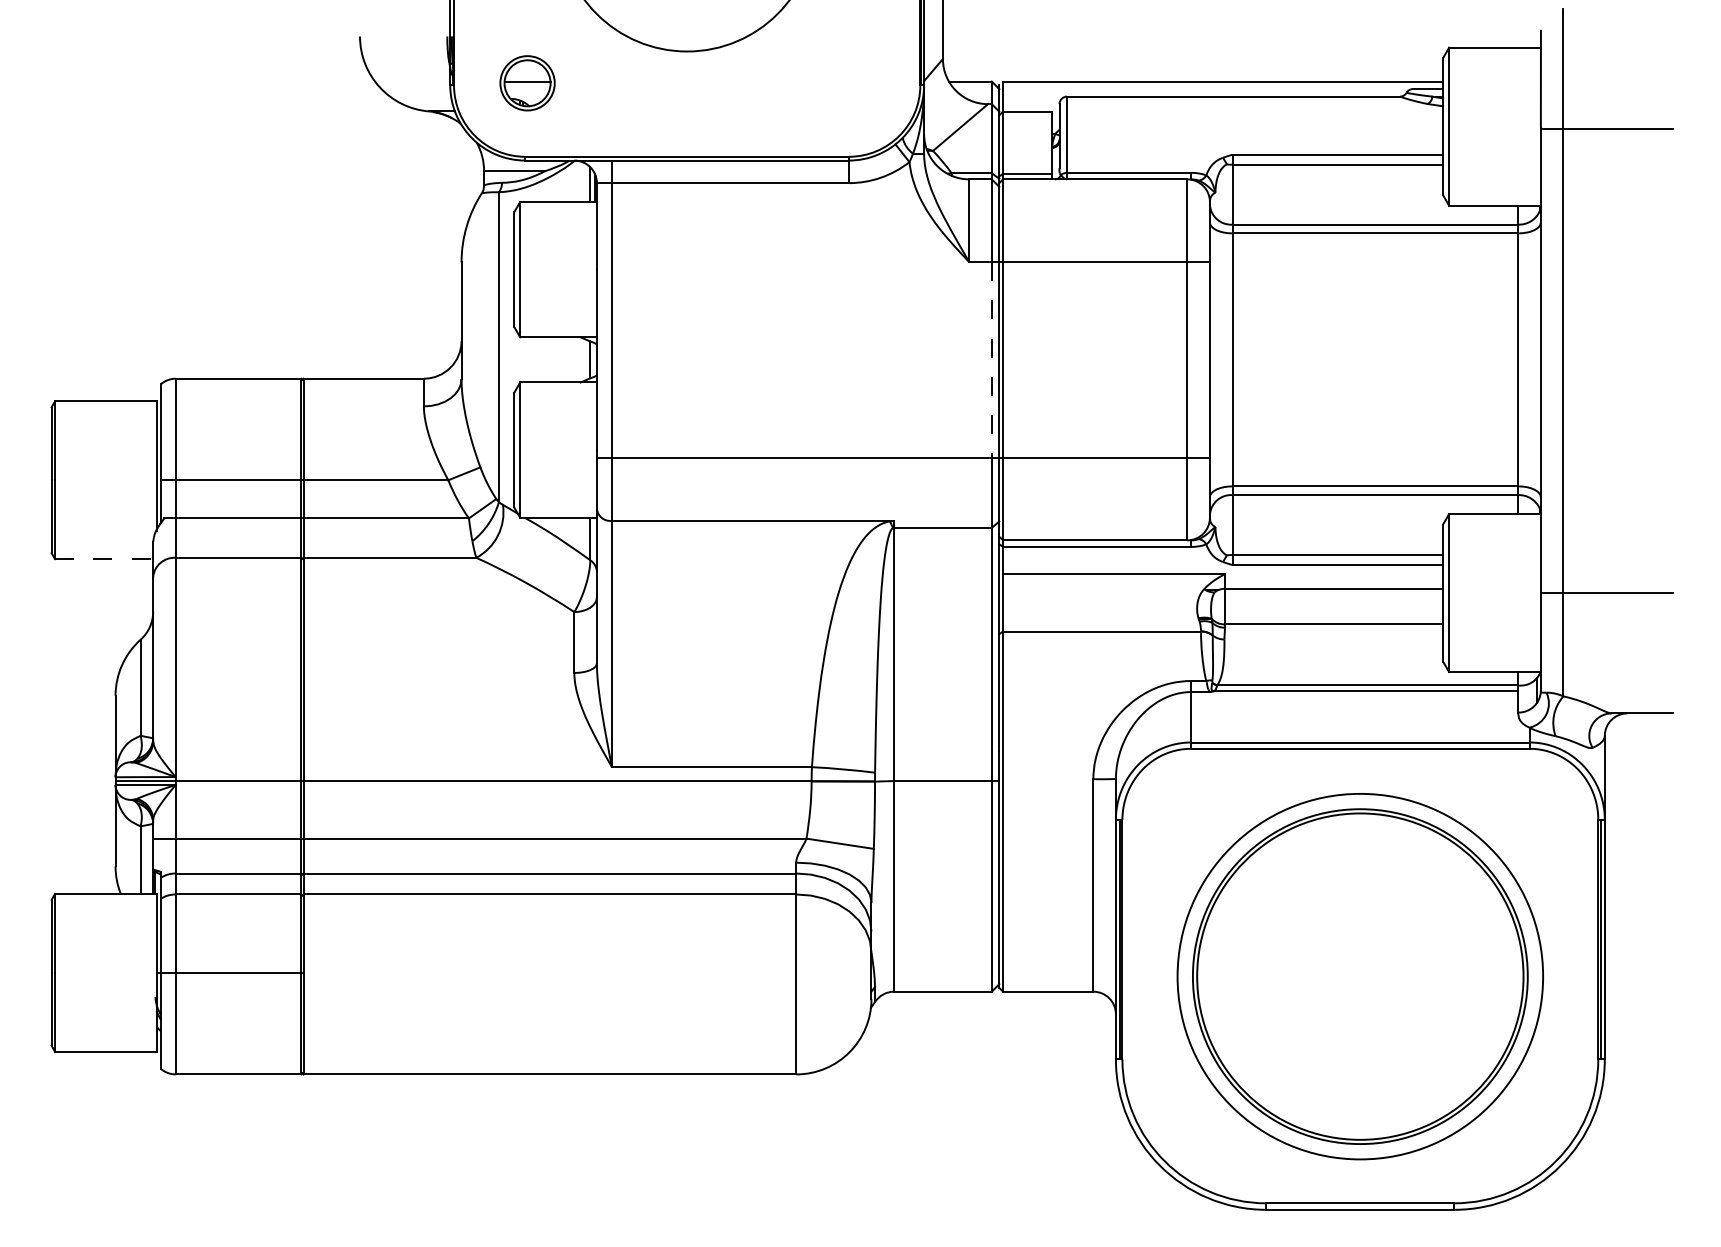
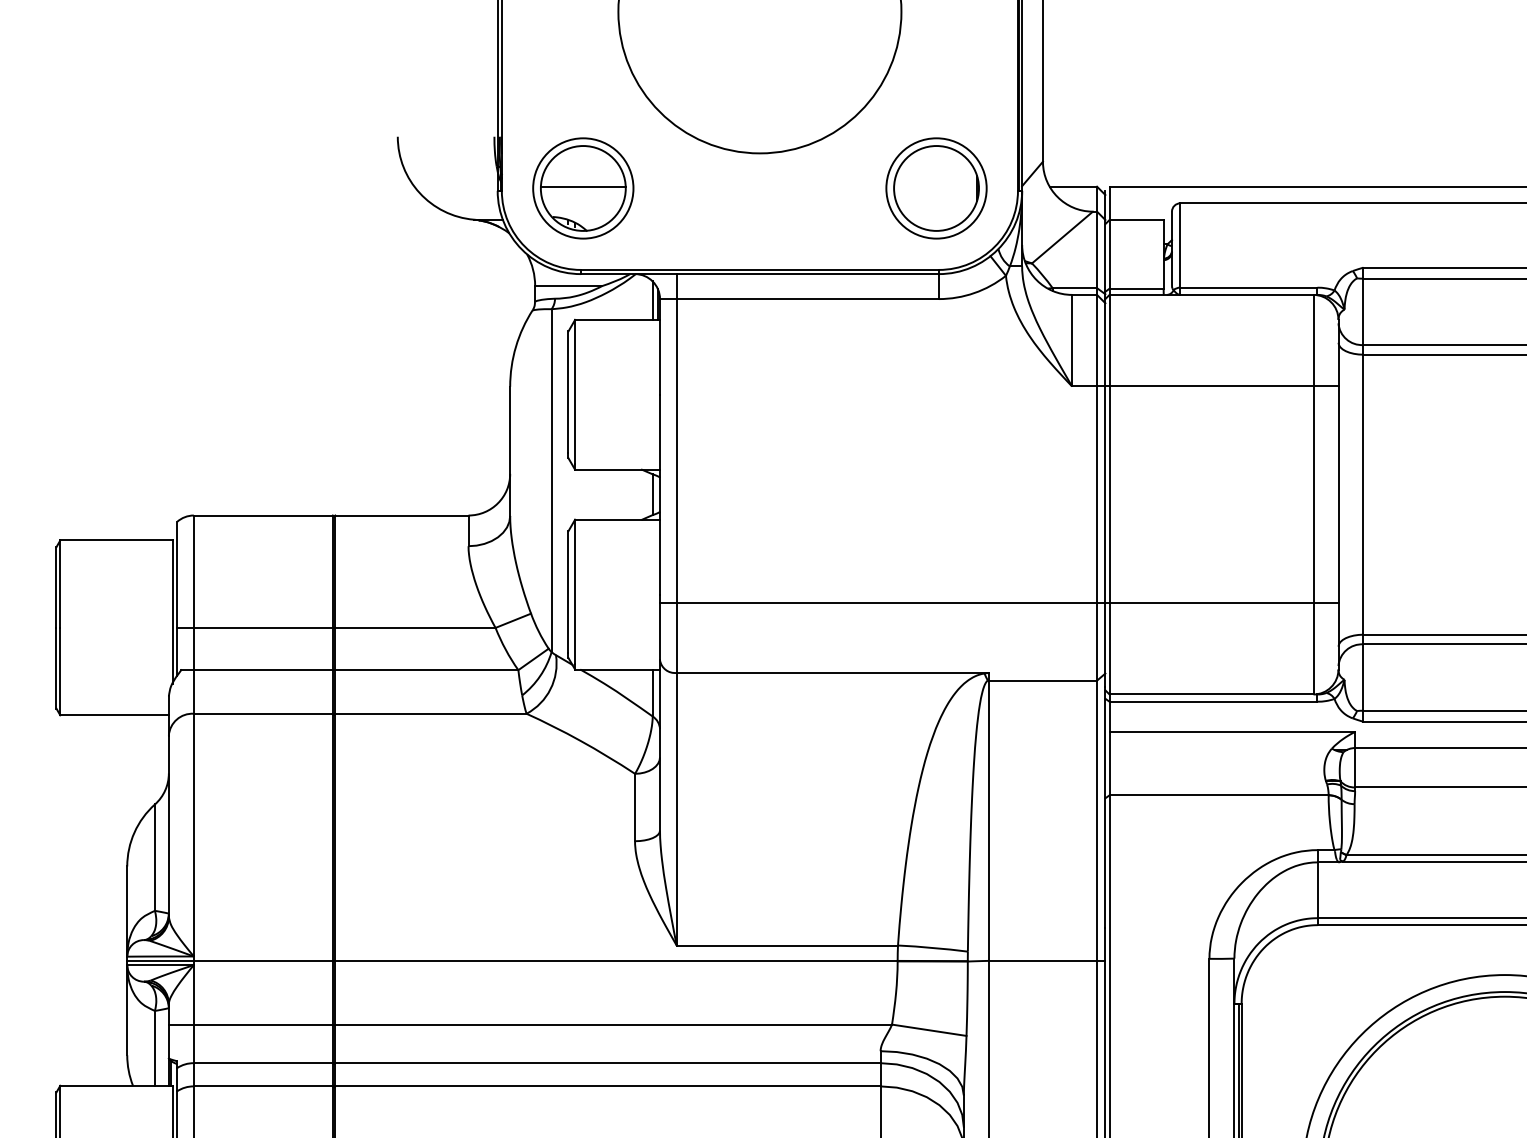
part: (527, 83) -> (583, 188), size x1.67
part: (846, 83) -> (936, 188), added
line: (991, 359) -> (1096, 494), dashed -> solid
line: (104, 559) -> (115, 715), dashed -> solid

